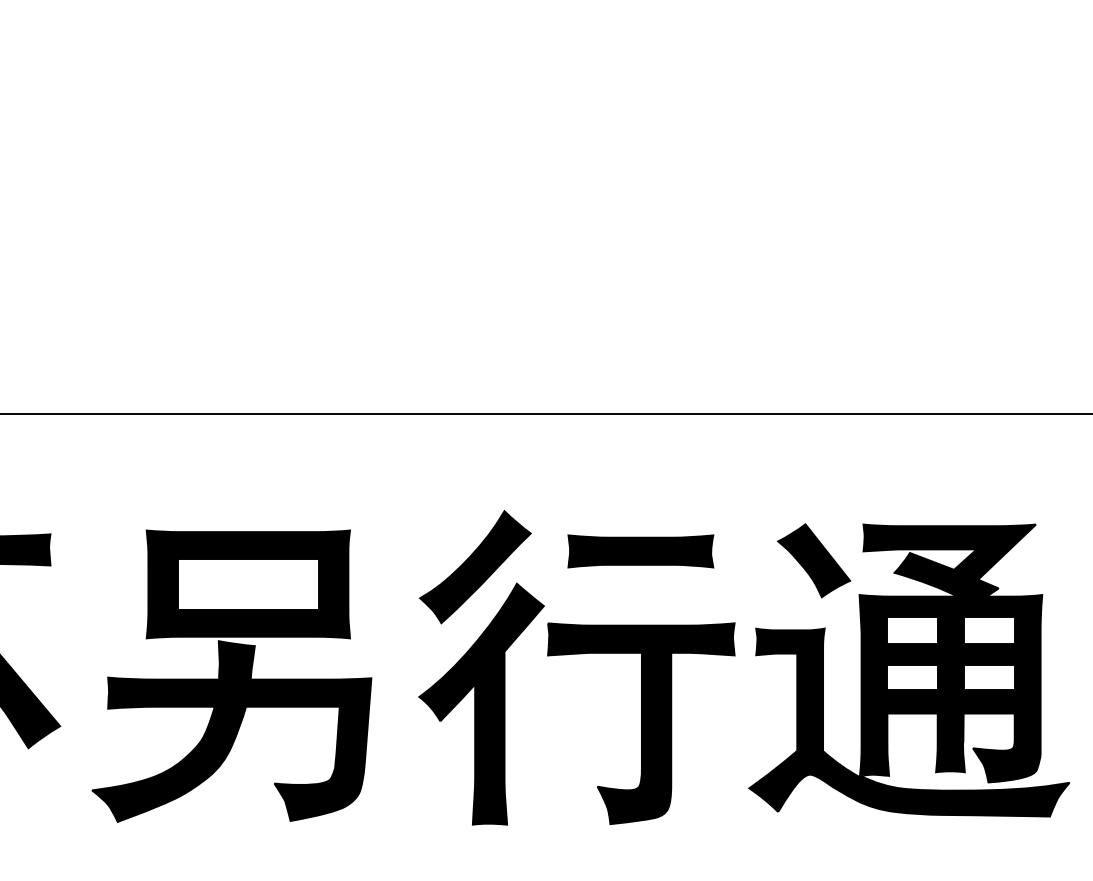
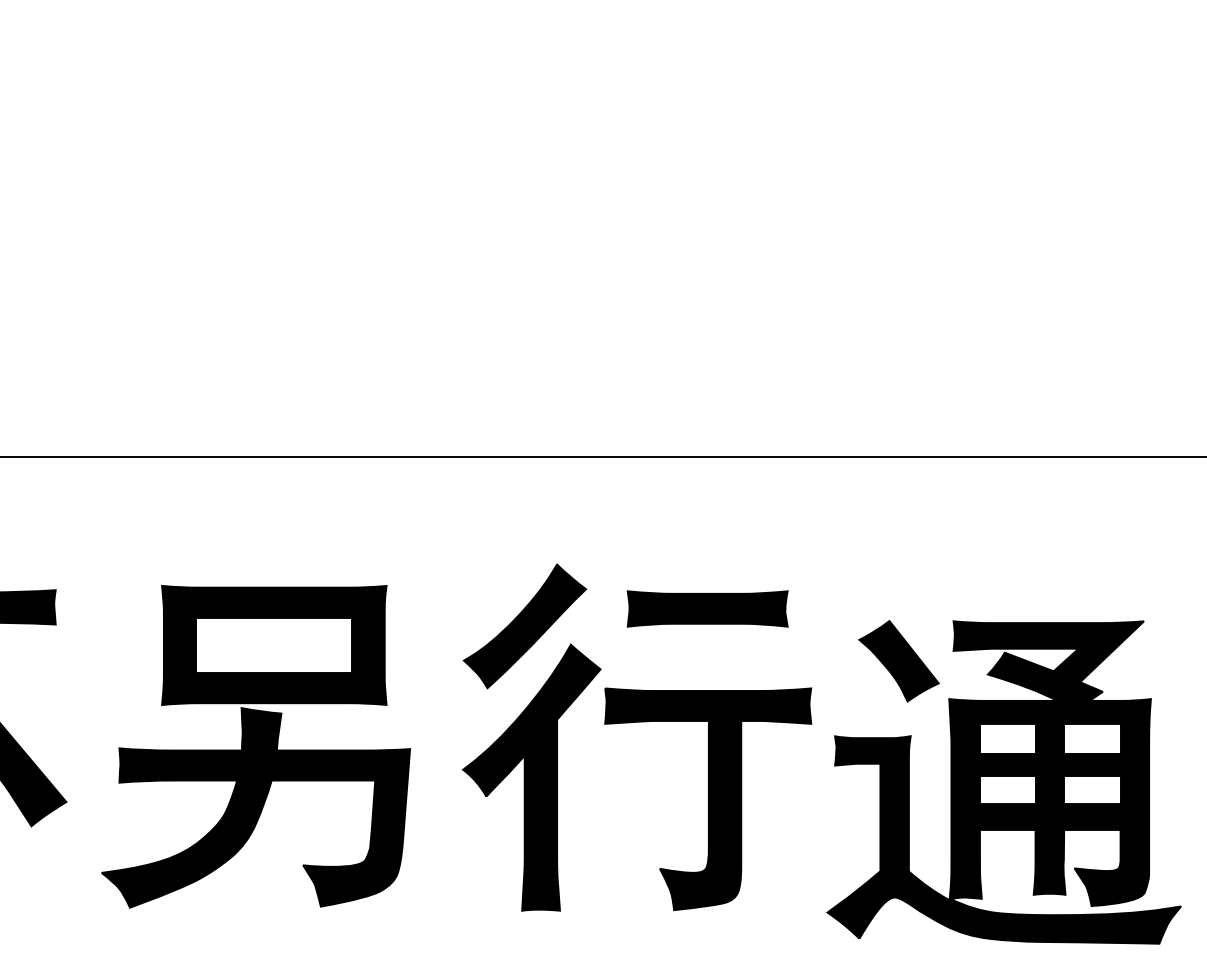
part: (909, 670) -> (1004, 782), moved

